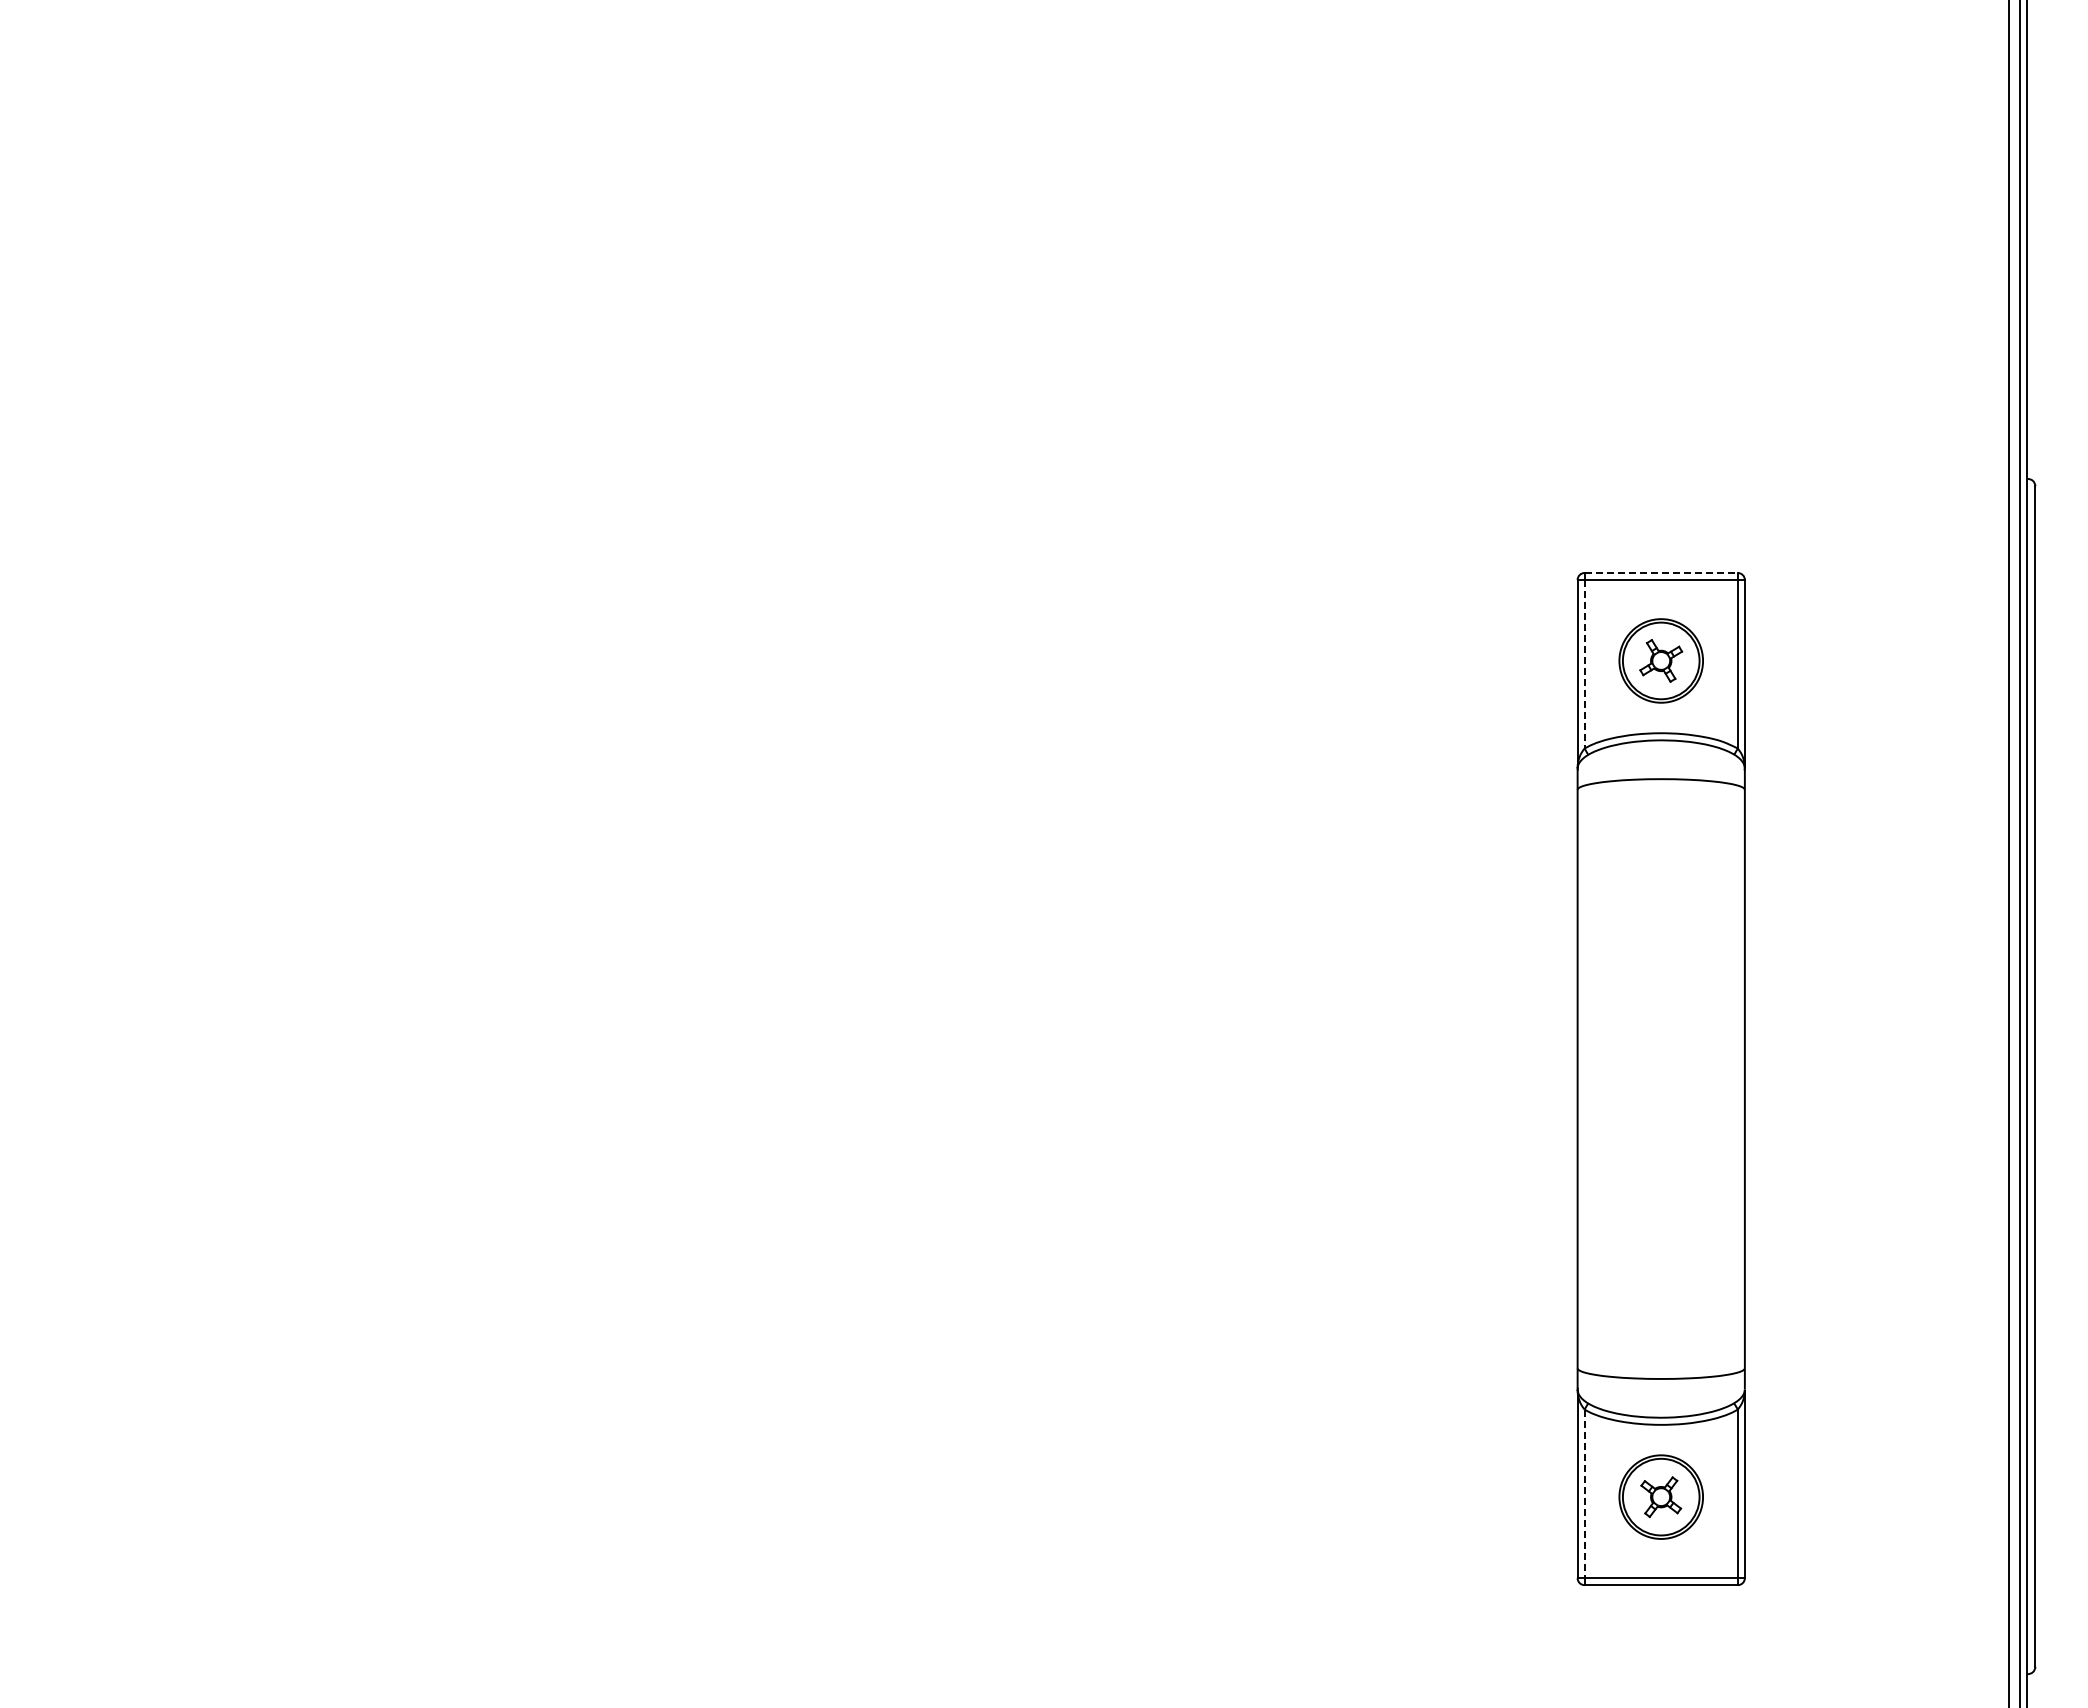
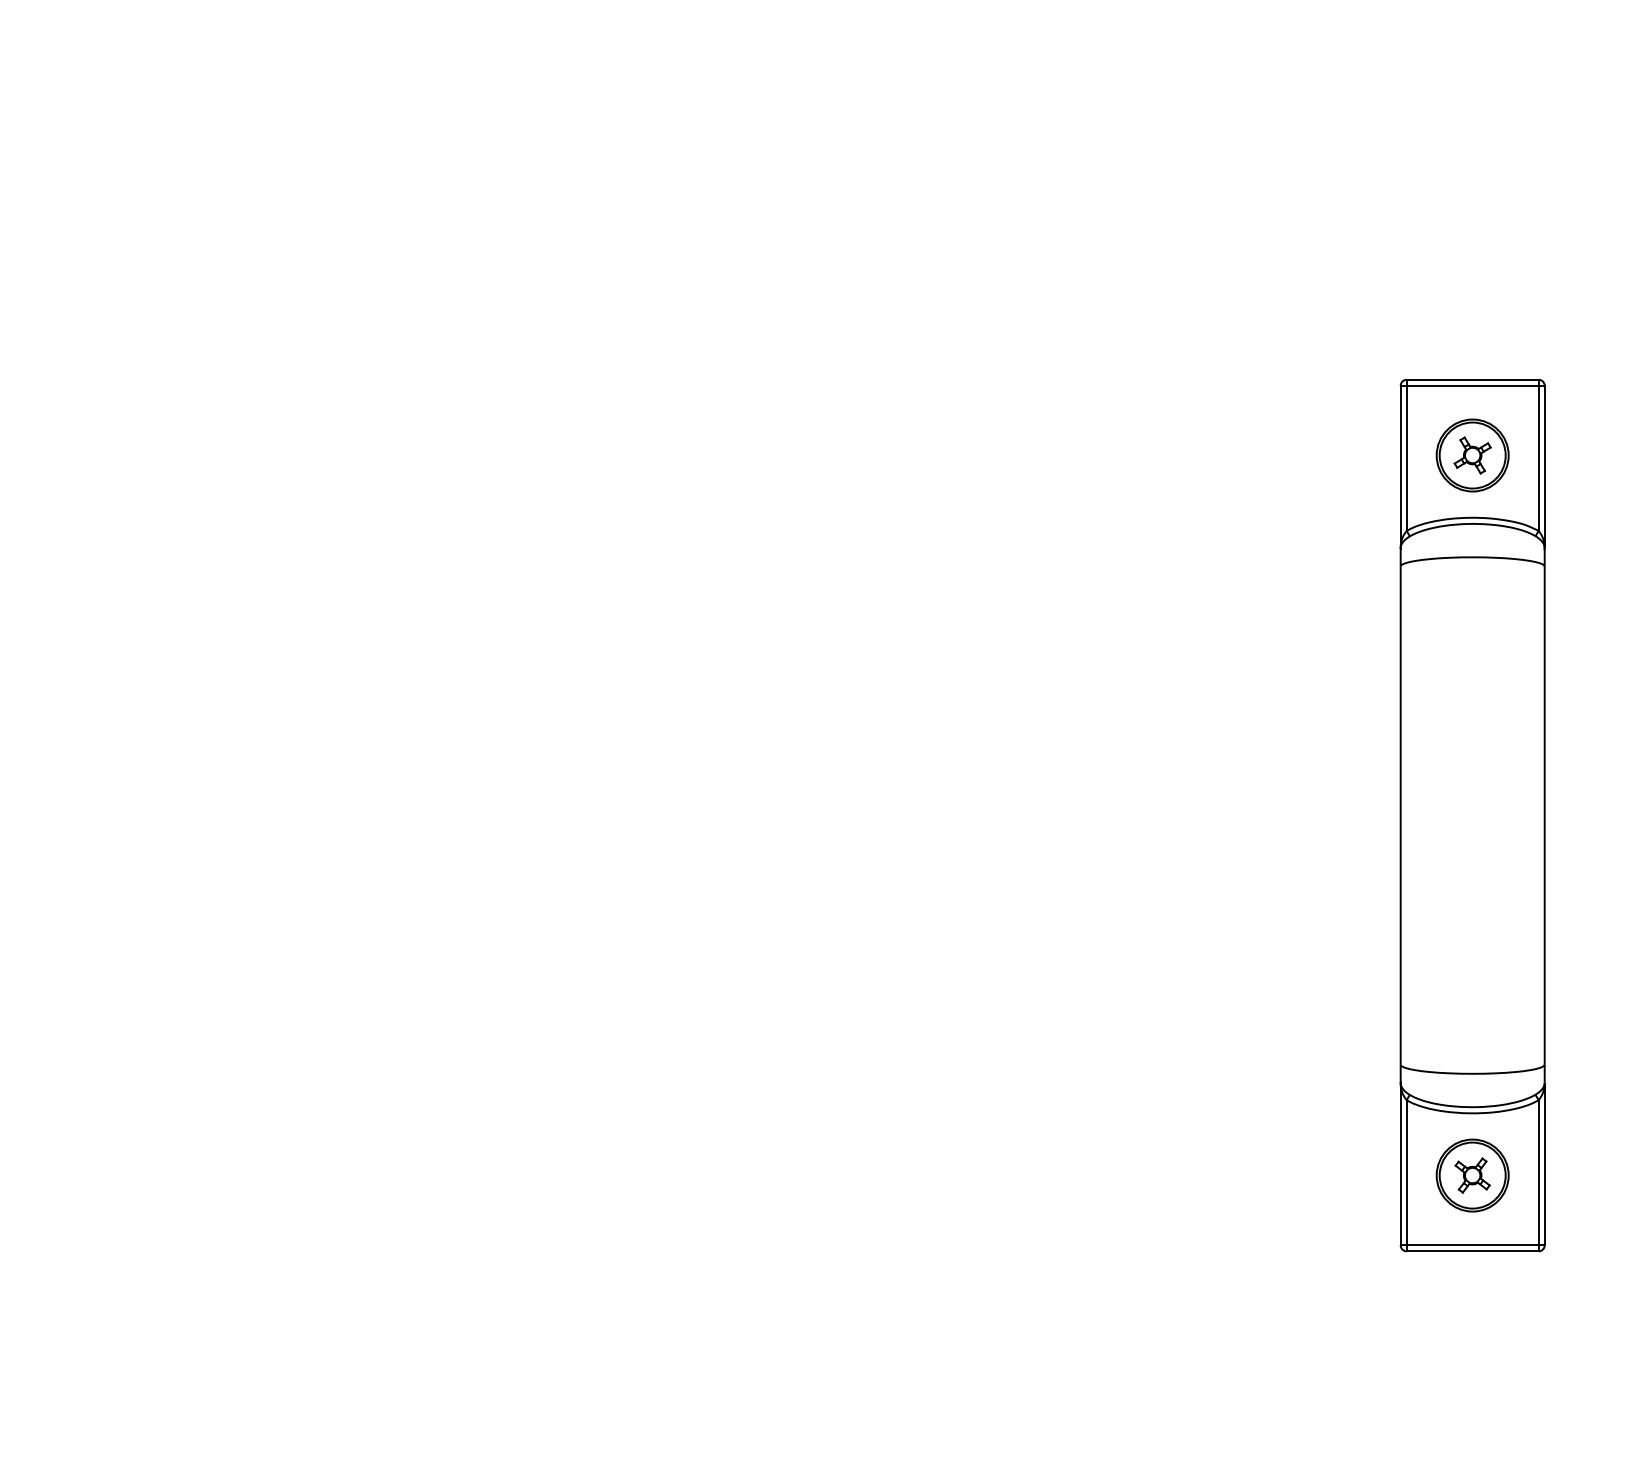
line: (1661, 573) -> (1472, 380), dashed -> solid
line: (1584, 664) -> (1406, 458), dashed -> solid
line: (1584, 1494) -> (1406, 1173), dashed -> solid

